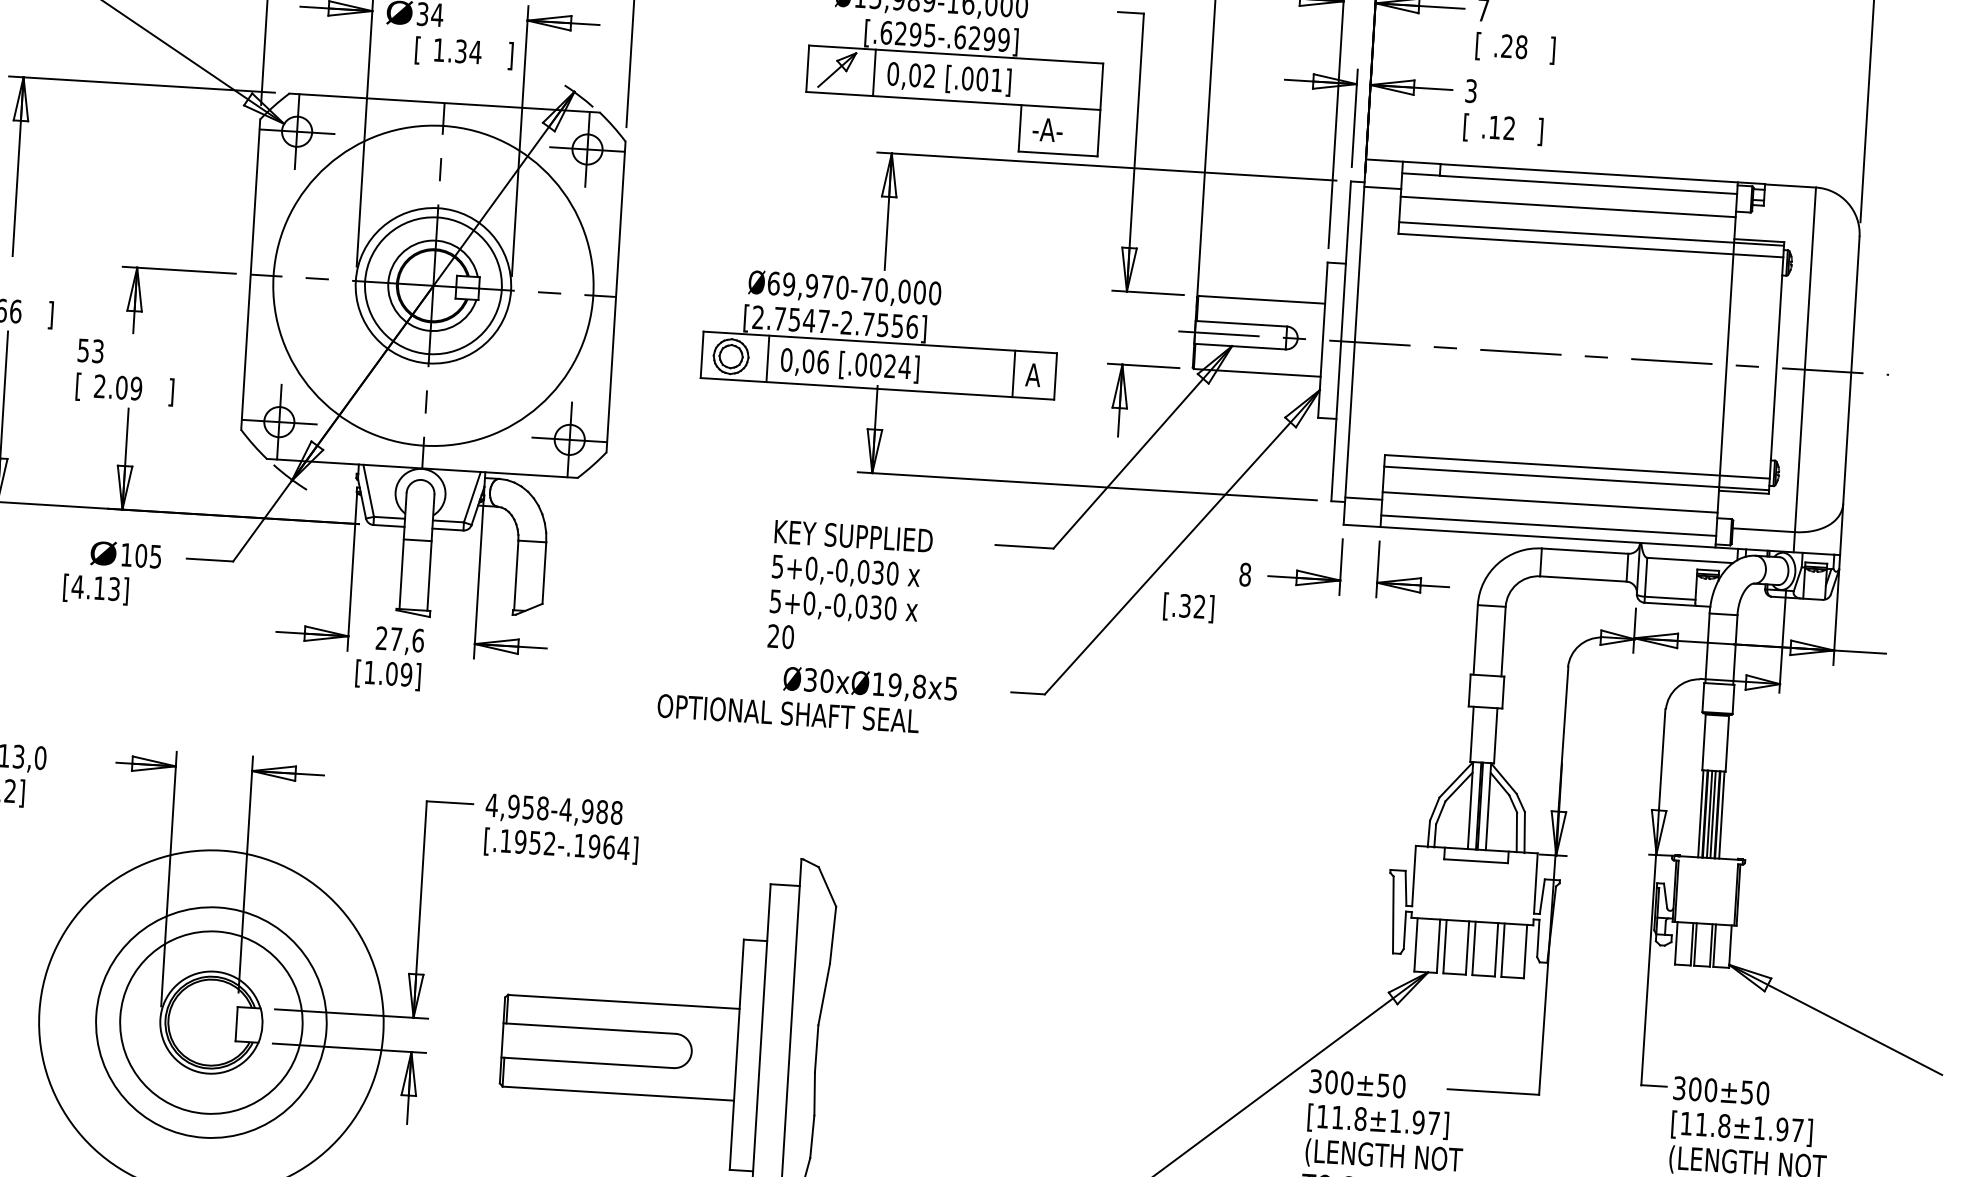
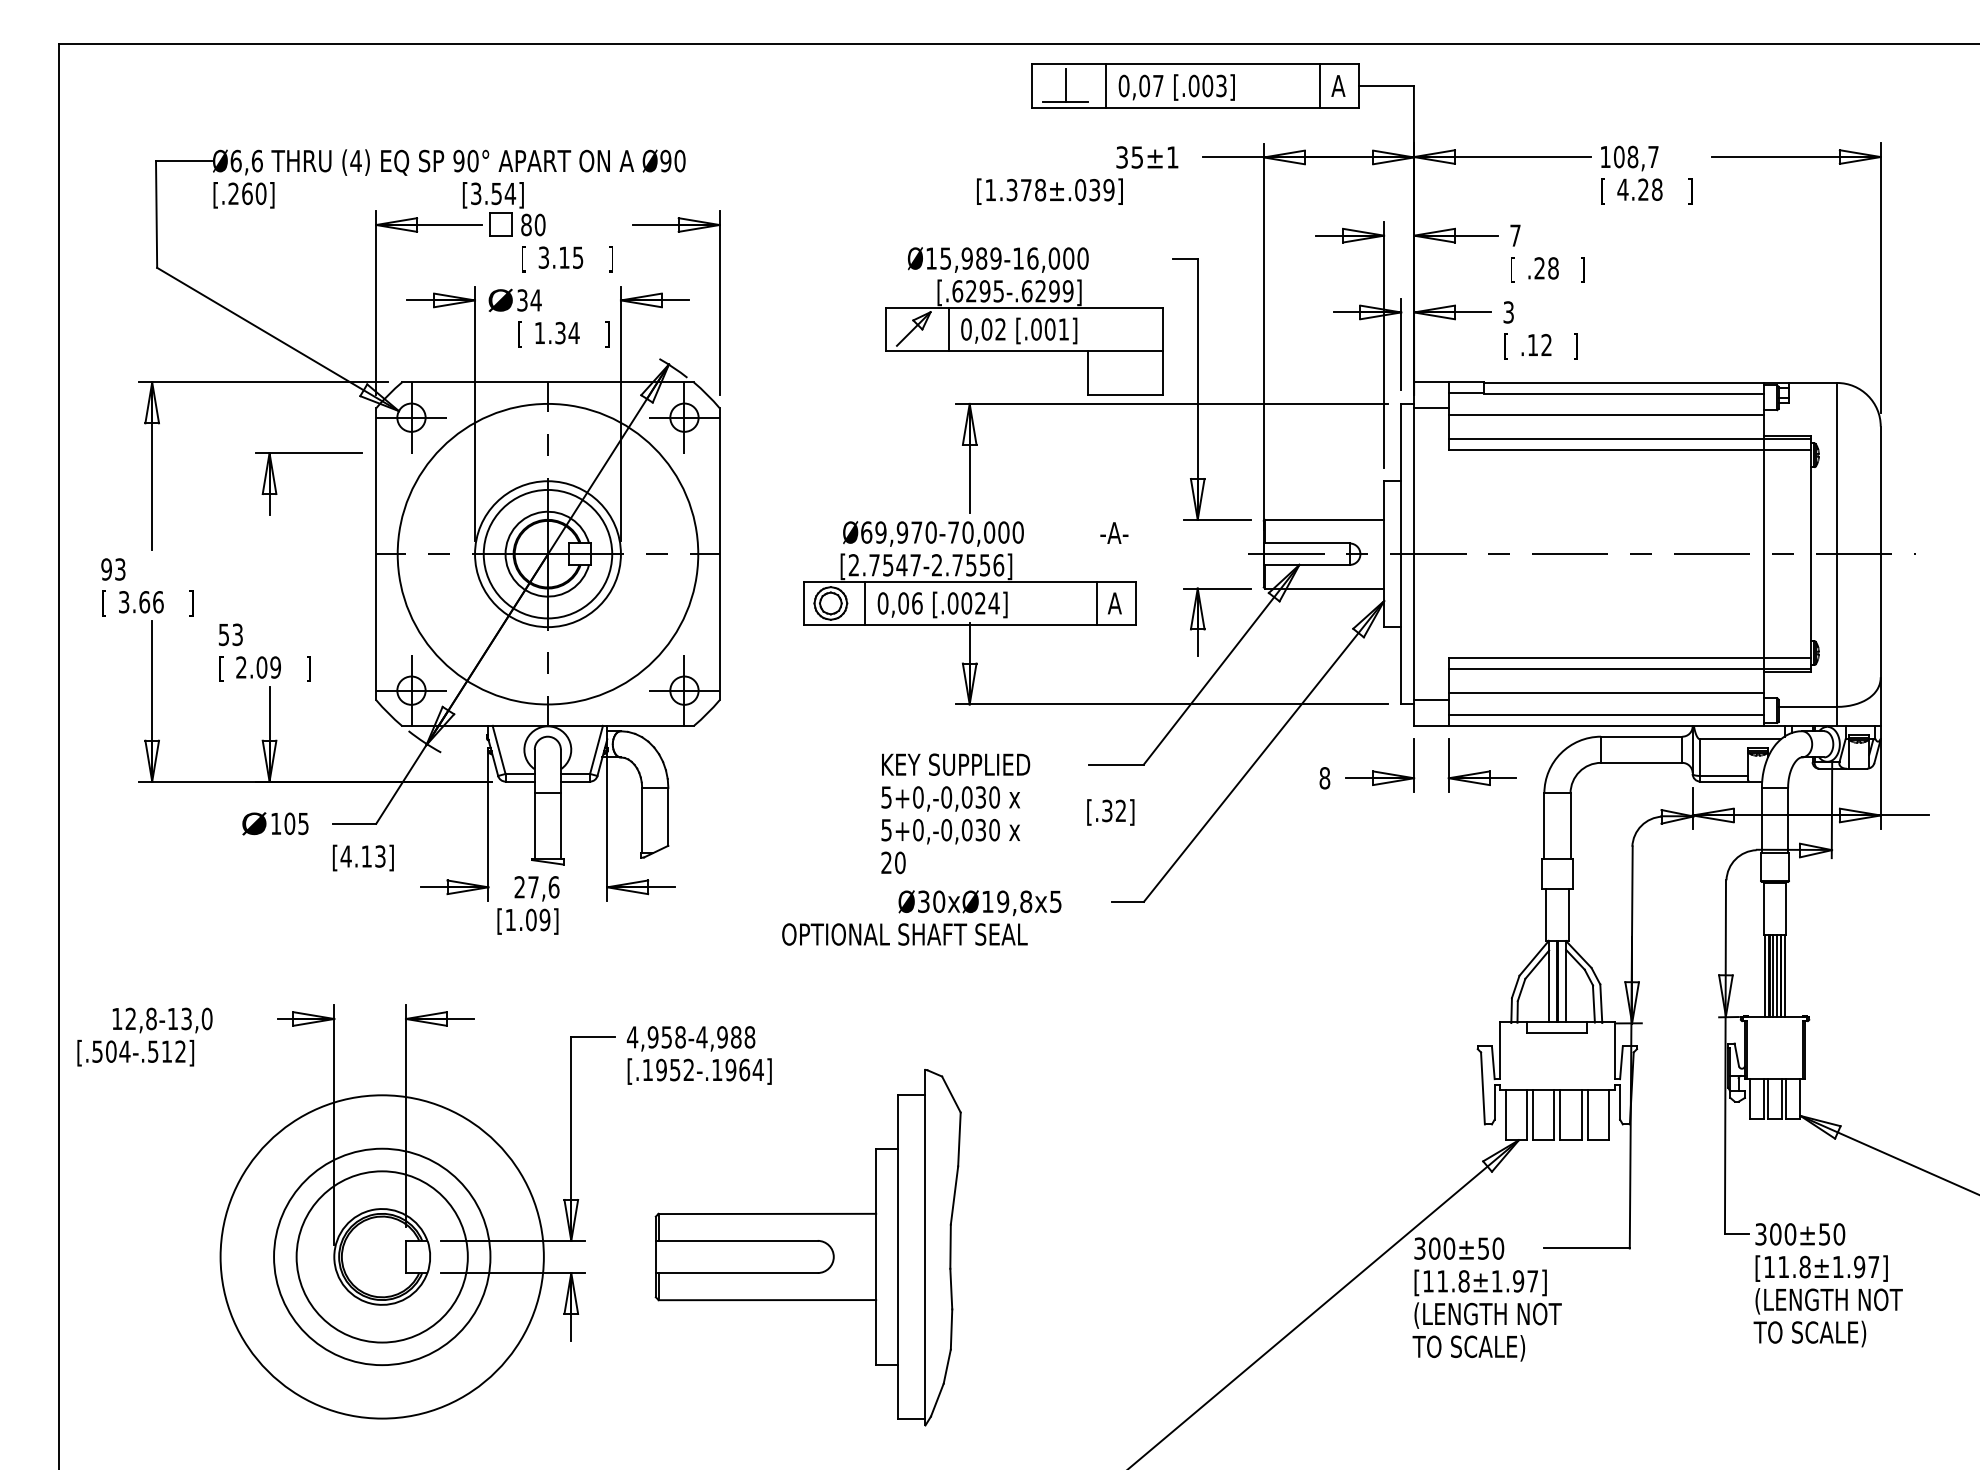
text: (1047, 129) -> (1114, 532), moved
part: (178, 270) -> (308, 453), moved
text: (95, 588) -> (362, 857), moved
text: (1188, 607) -> (1110, 812), moved

